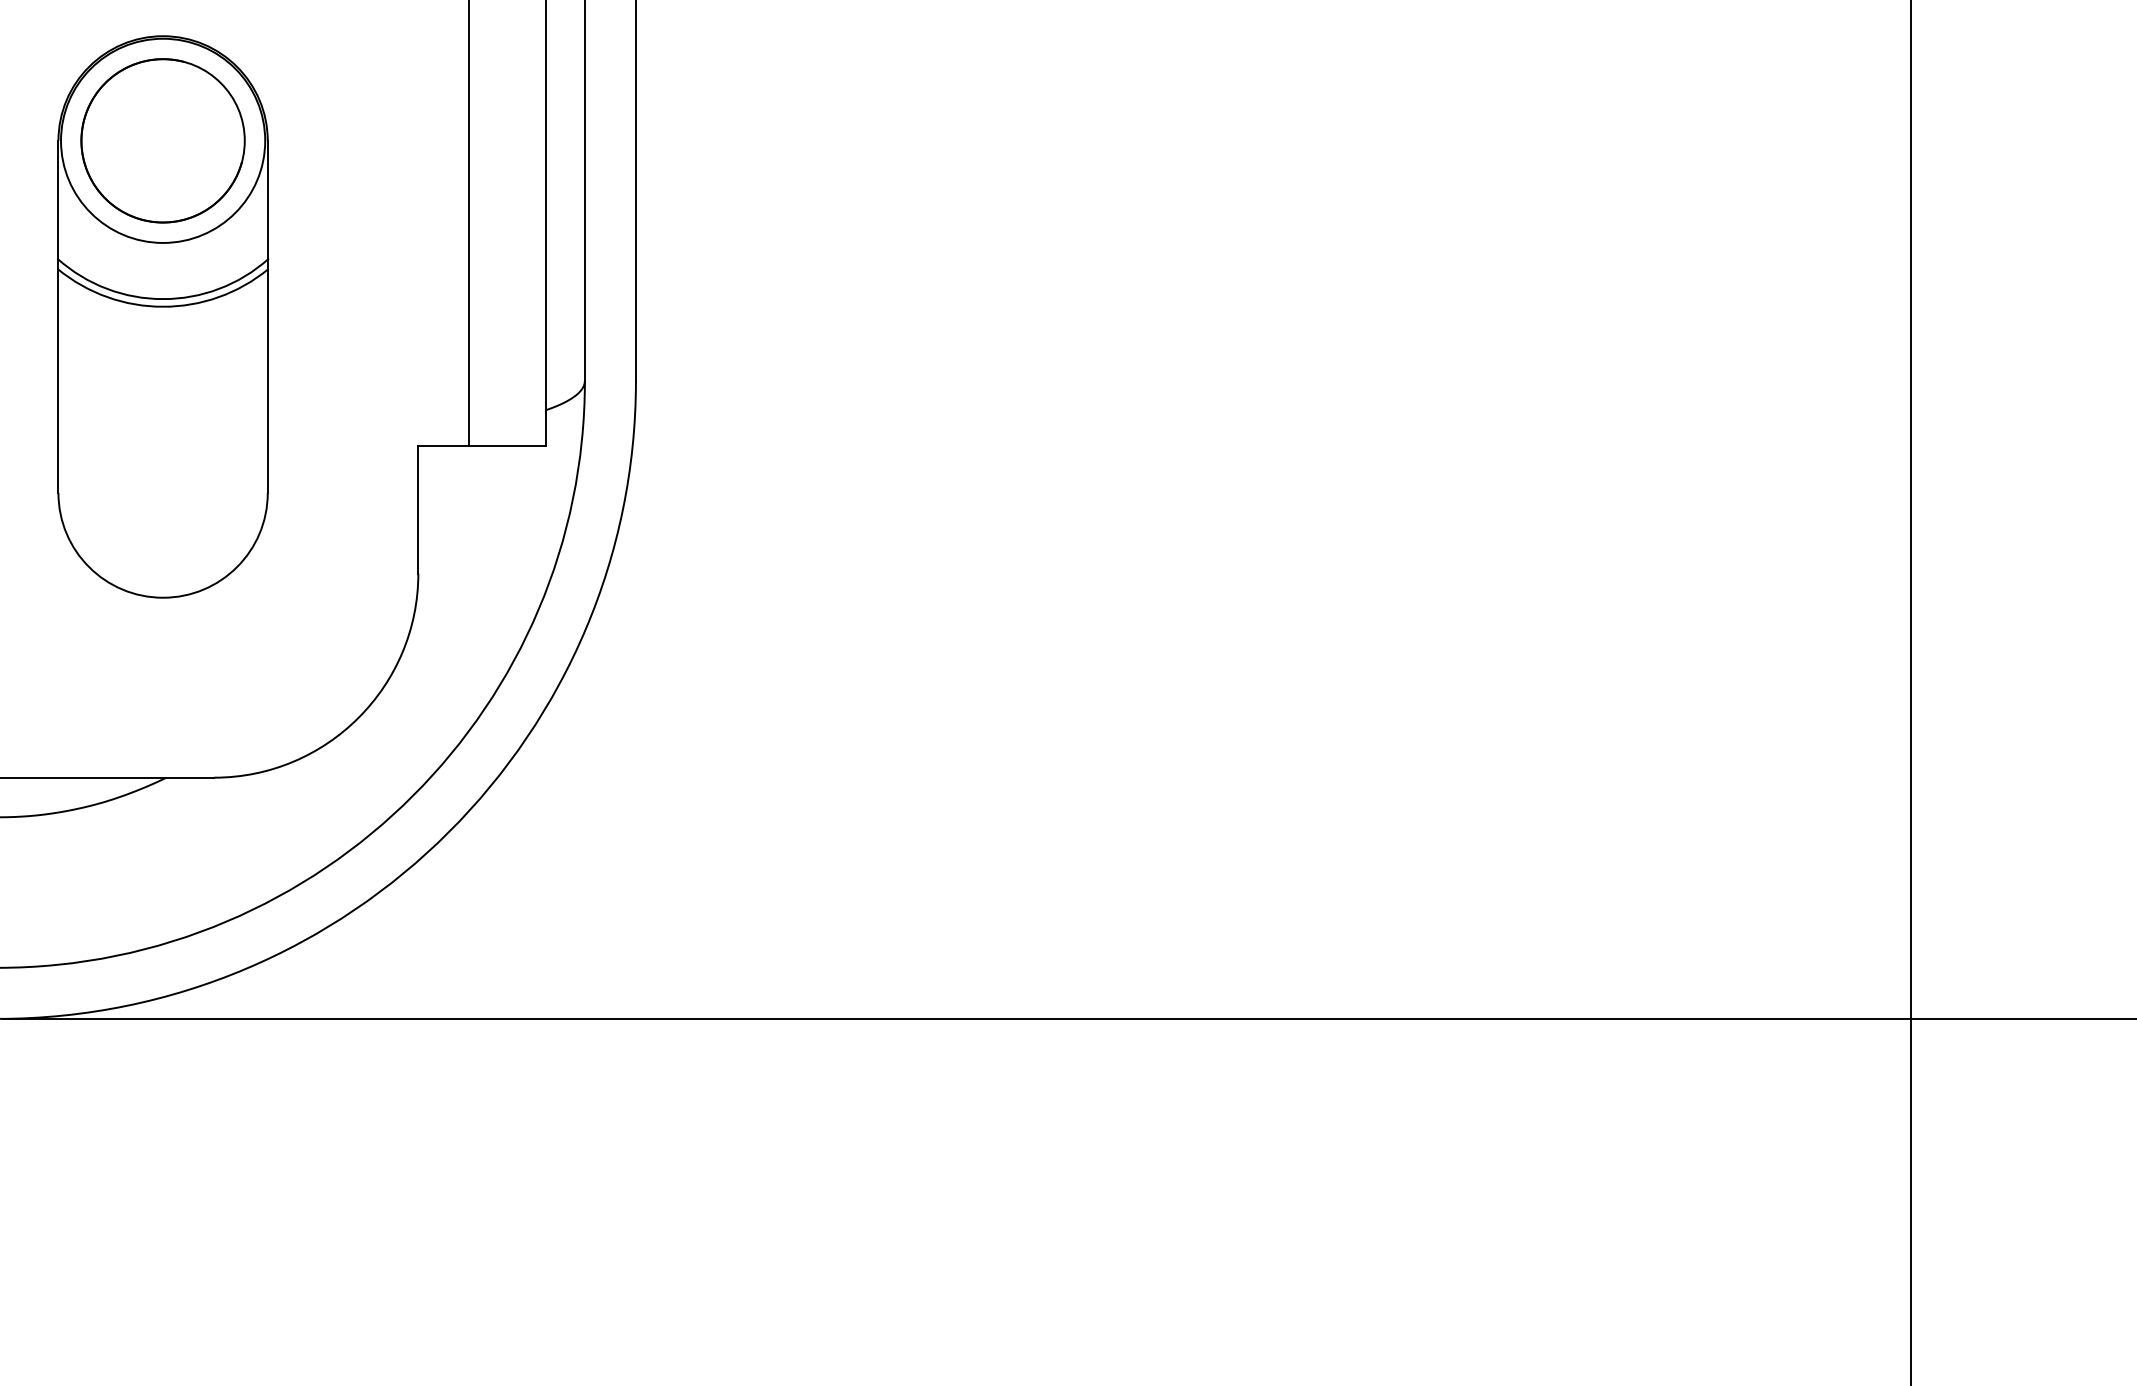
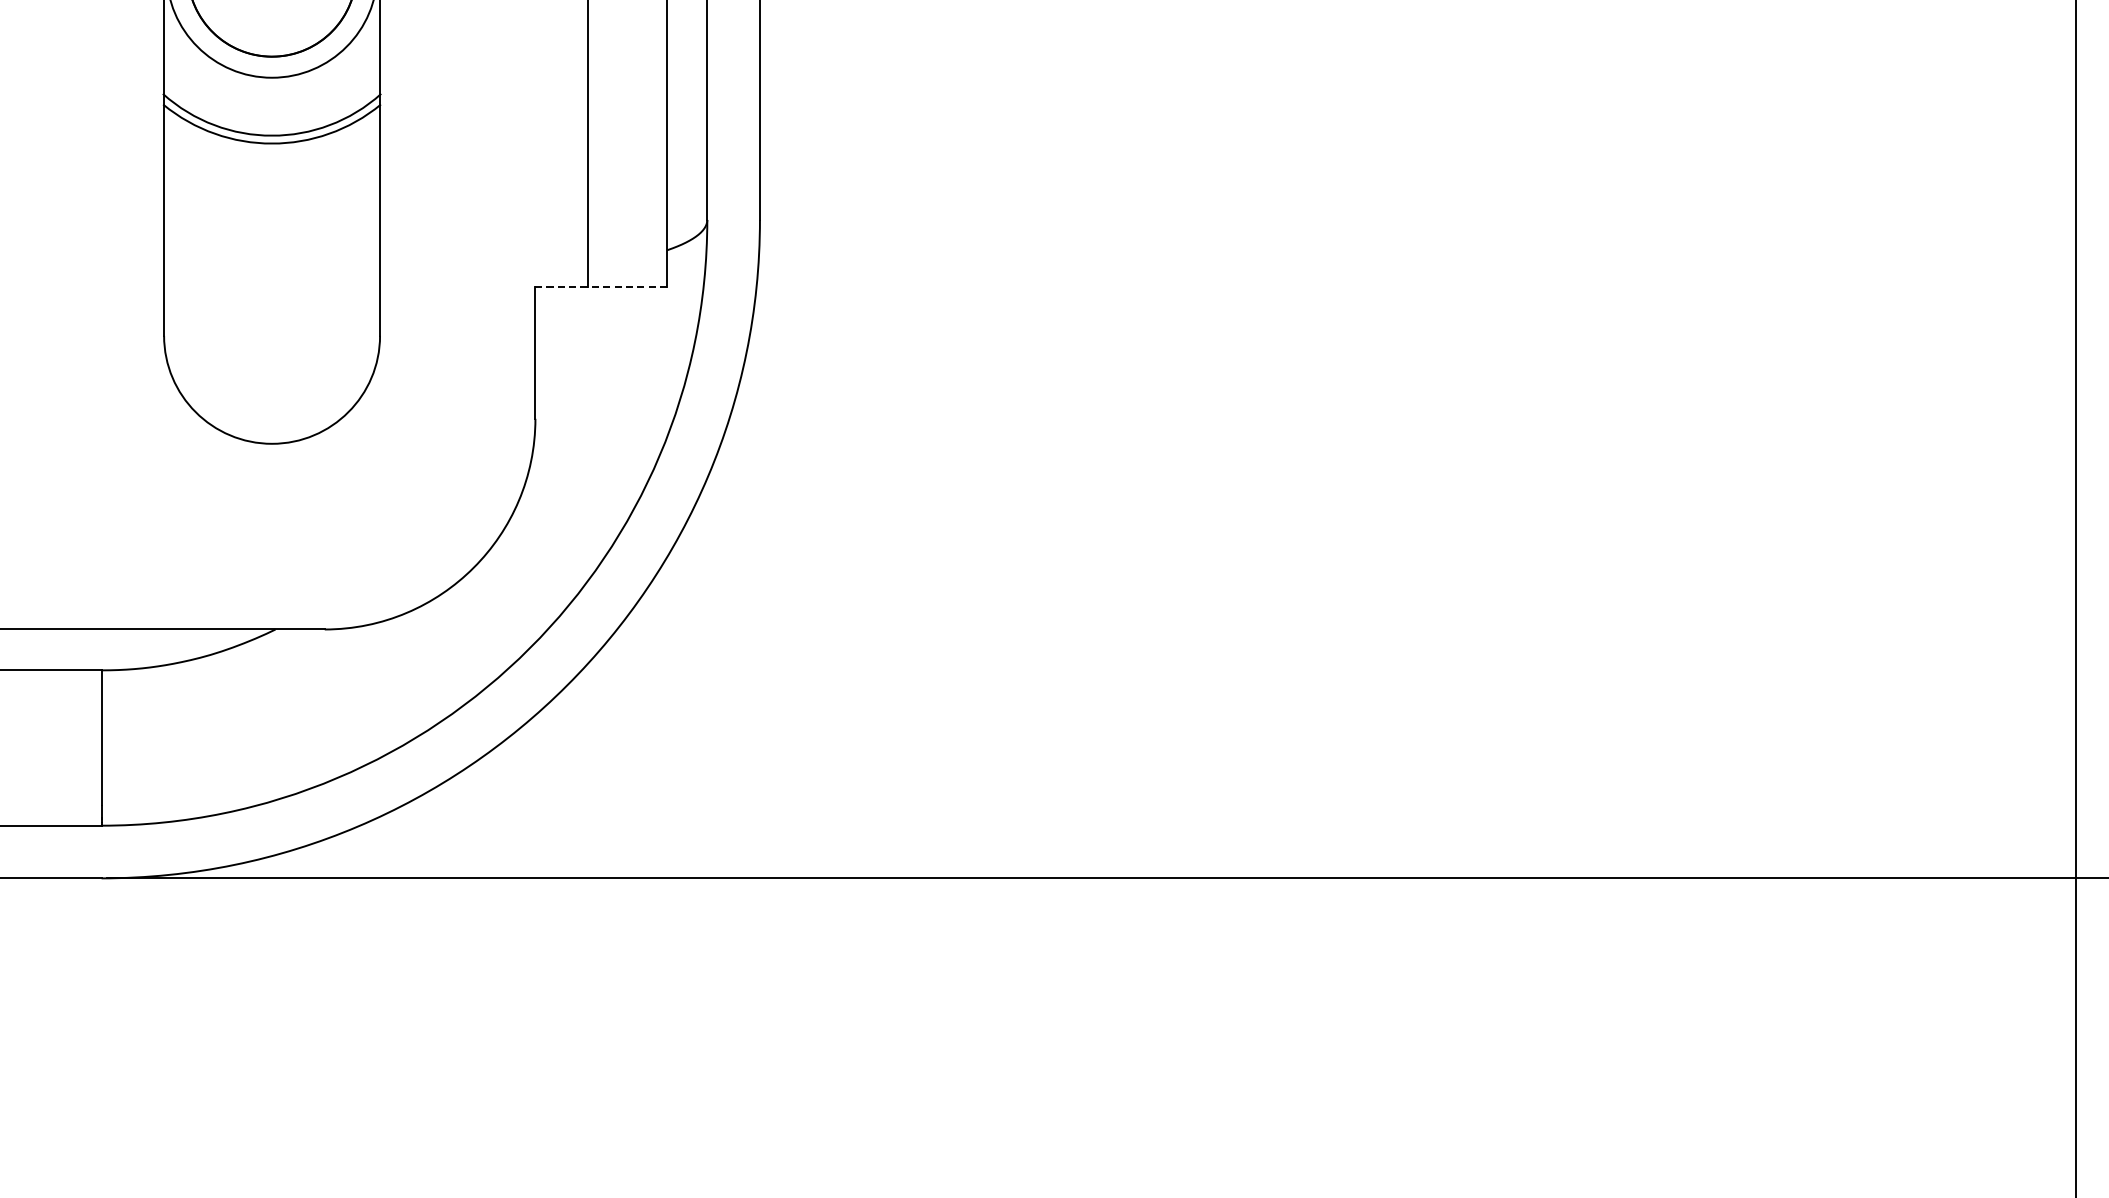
line: (482, 445) -> (601, 286), solid -> dashed

